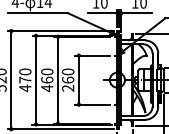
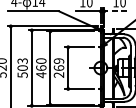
line: (136, 13) -> (117, 11), solid -> dashed
text: (68, 71) -> (59, 60), 260 -> 269
text: (25, 80) -> (22, 68), 470 -> 503

